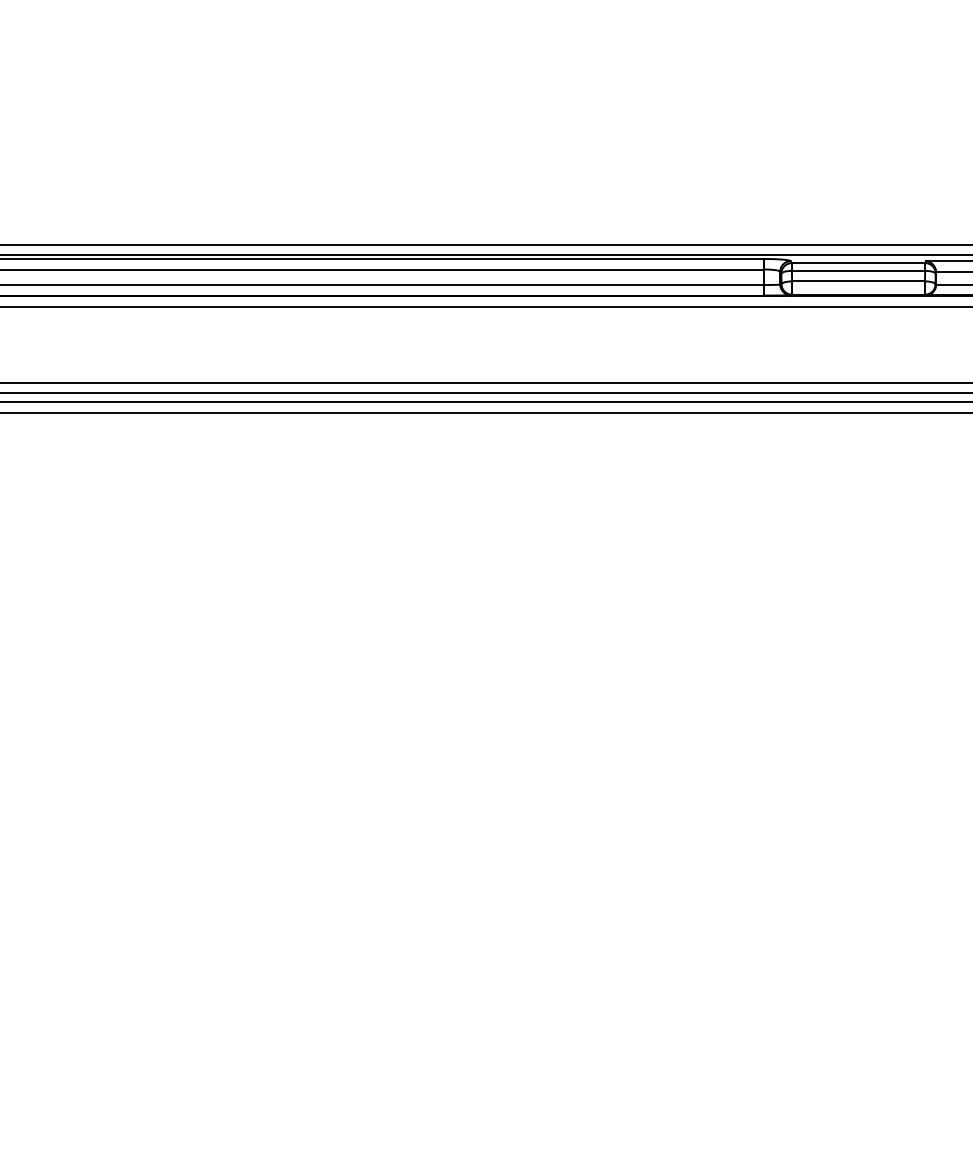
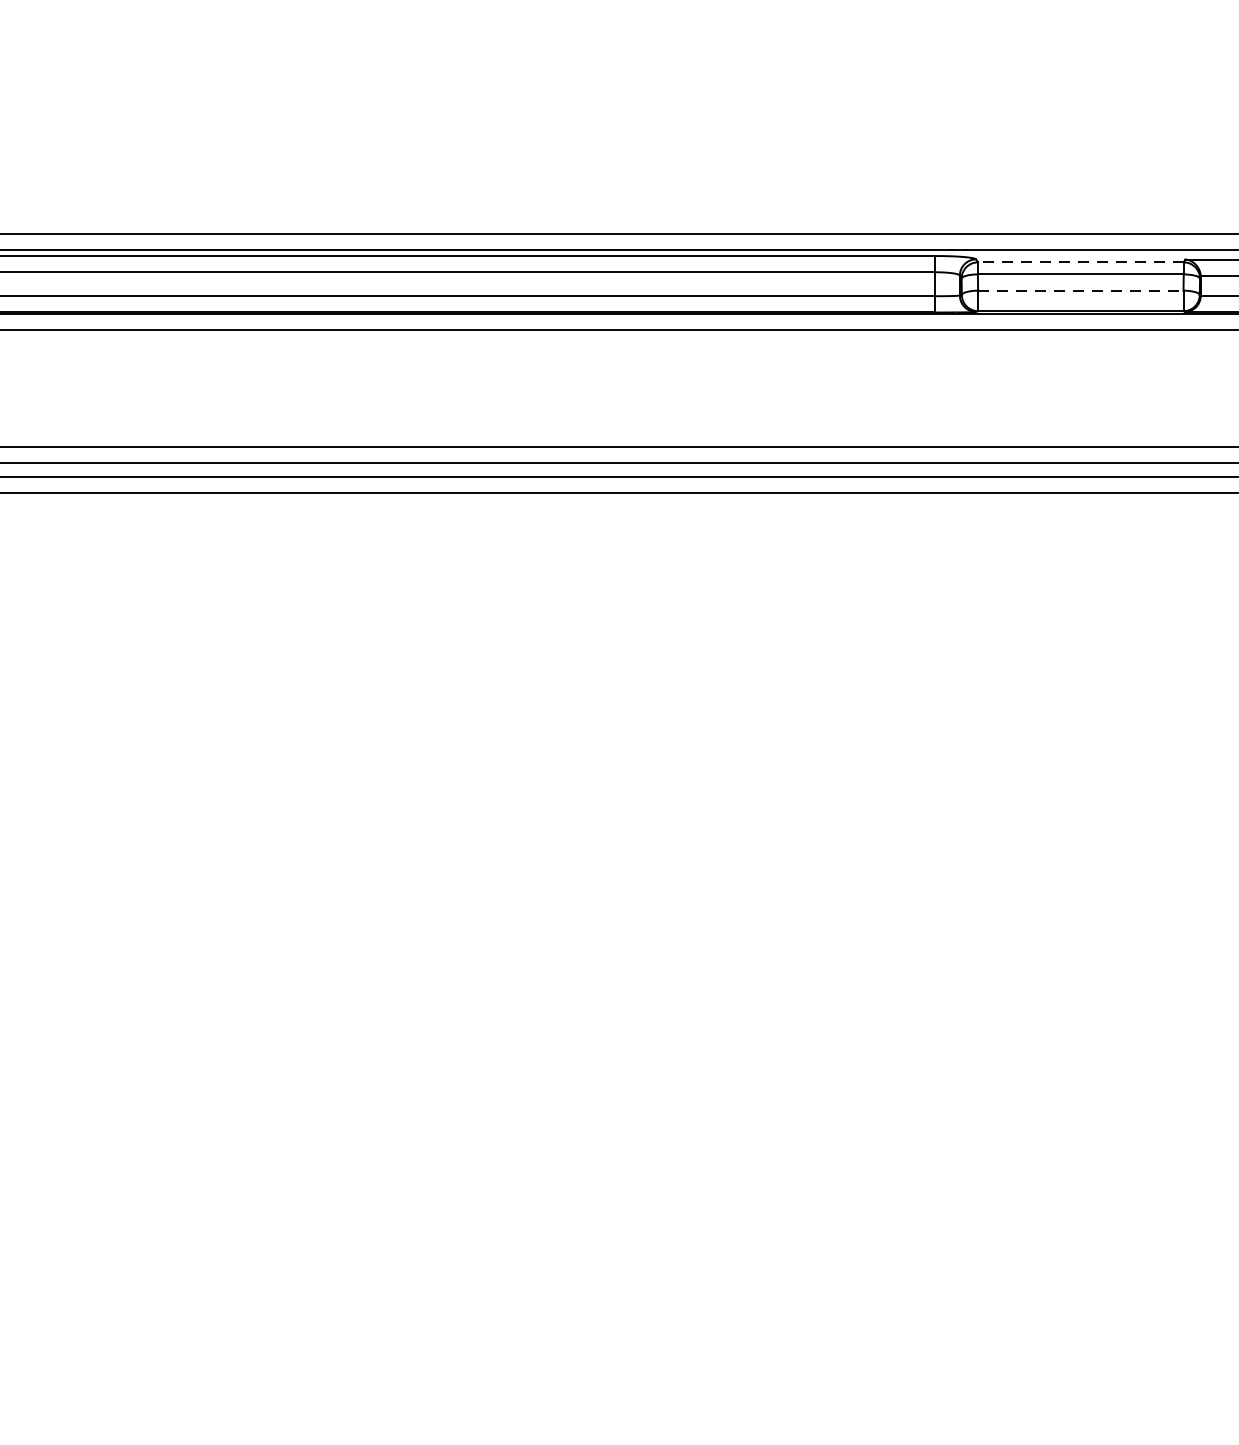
line: (858, 263) -> (1080, 262), solid -> dashed
line: (859, 281) -> (1082, 290), solid -> dashed

